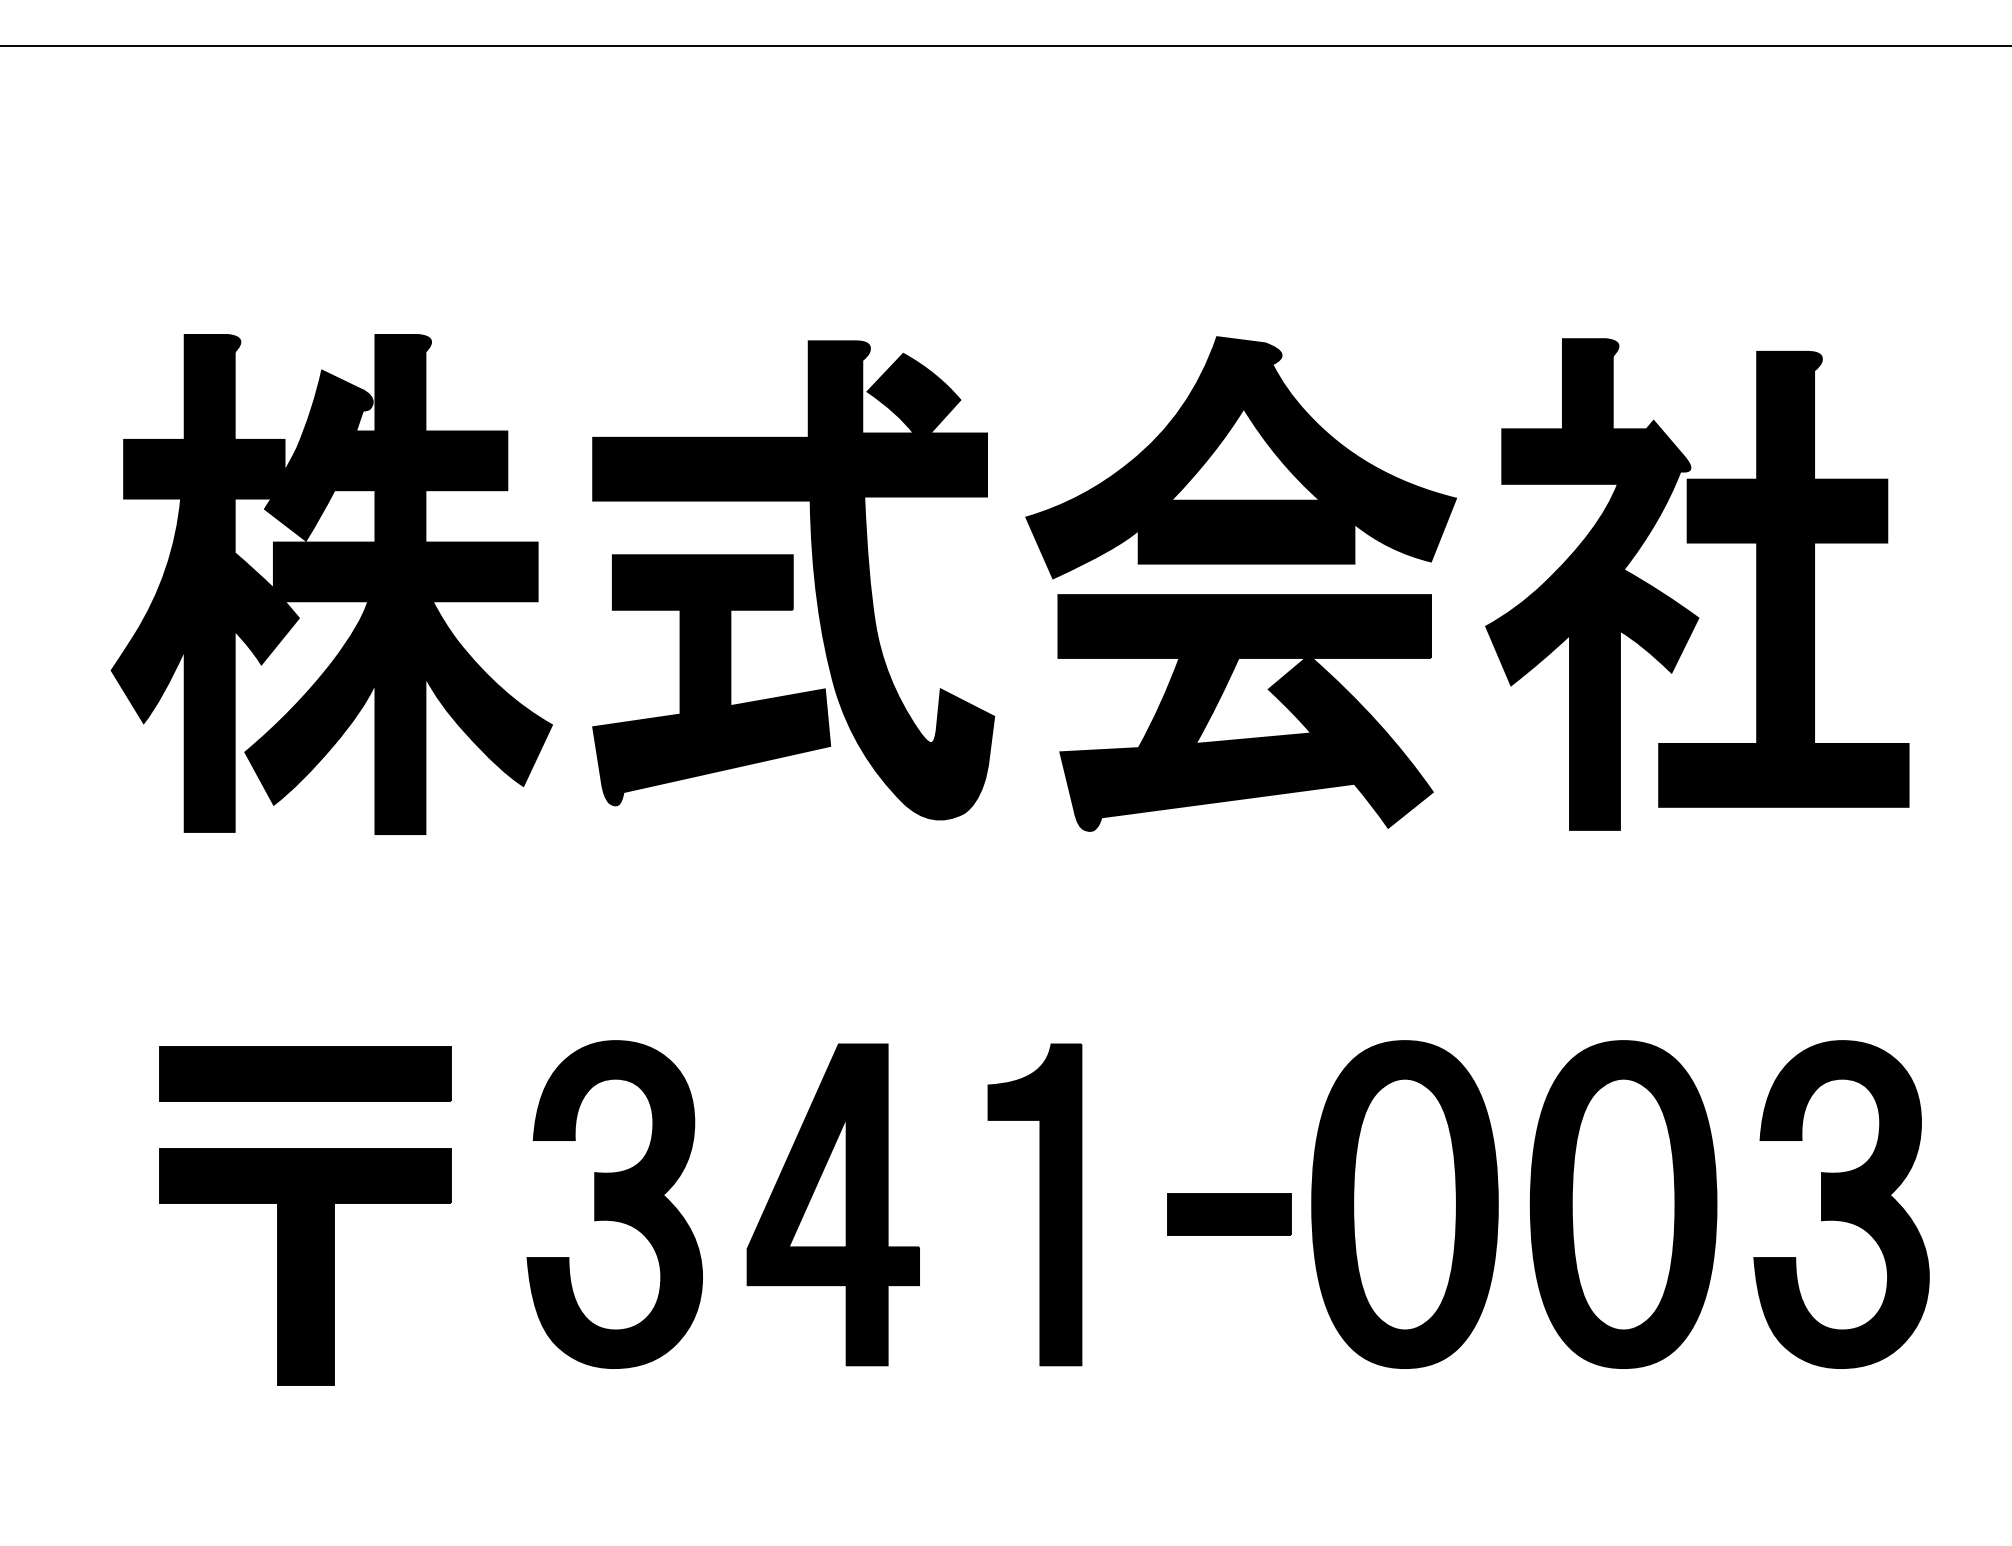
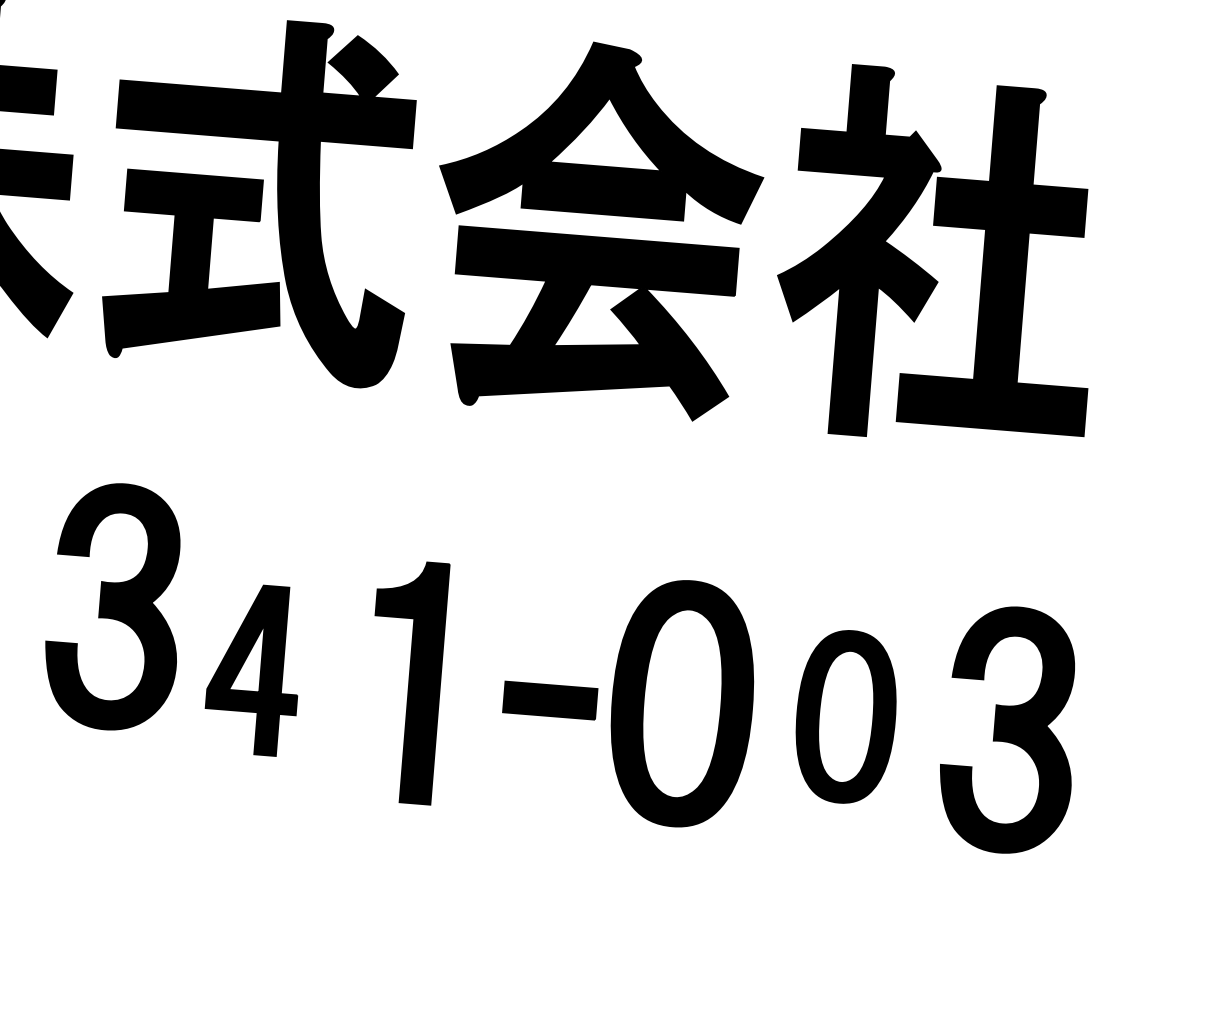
part: (614, 1204) -> (114, 606), moved
part: (832, 1204) -> (253, 669), size x0.7
part: (1623, 1204) -> (846, 716), size x0.7

